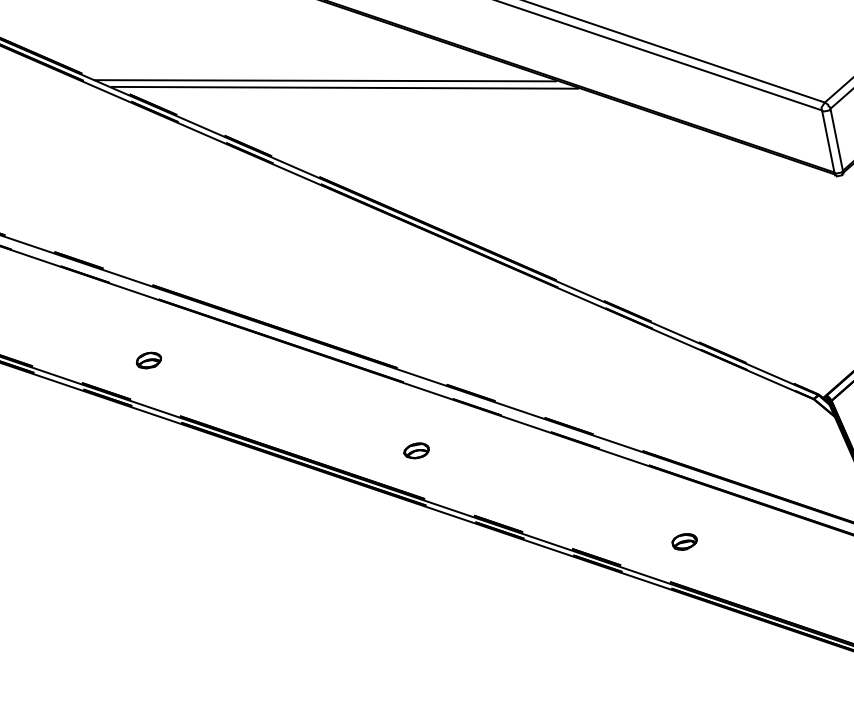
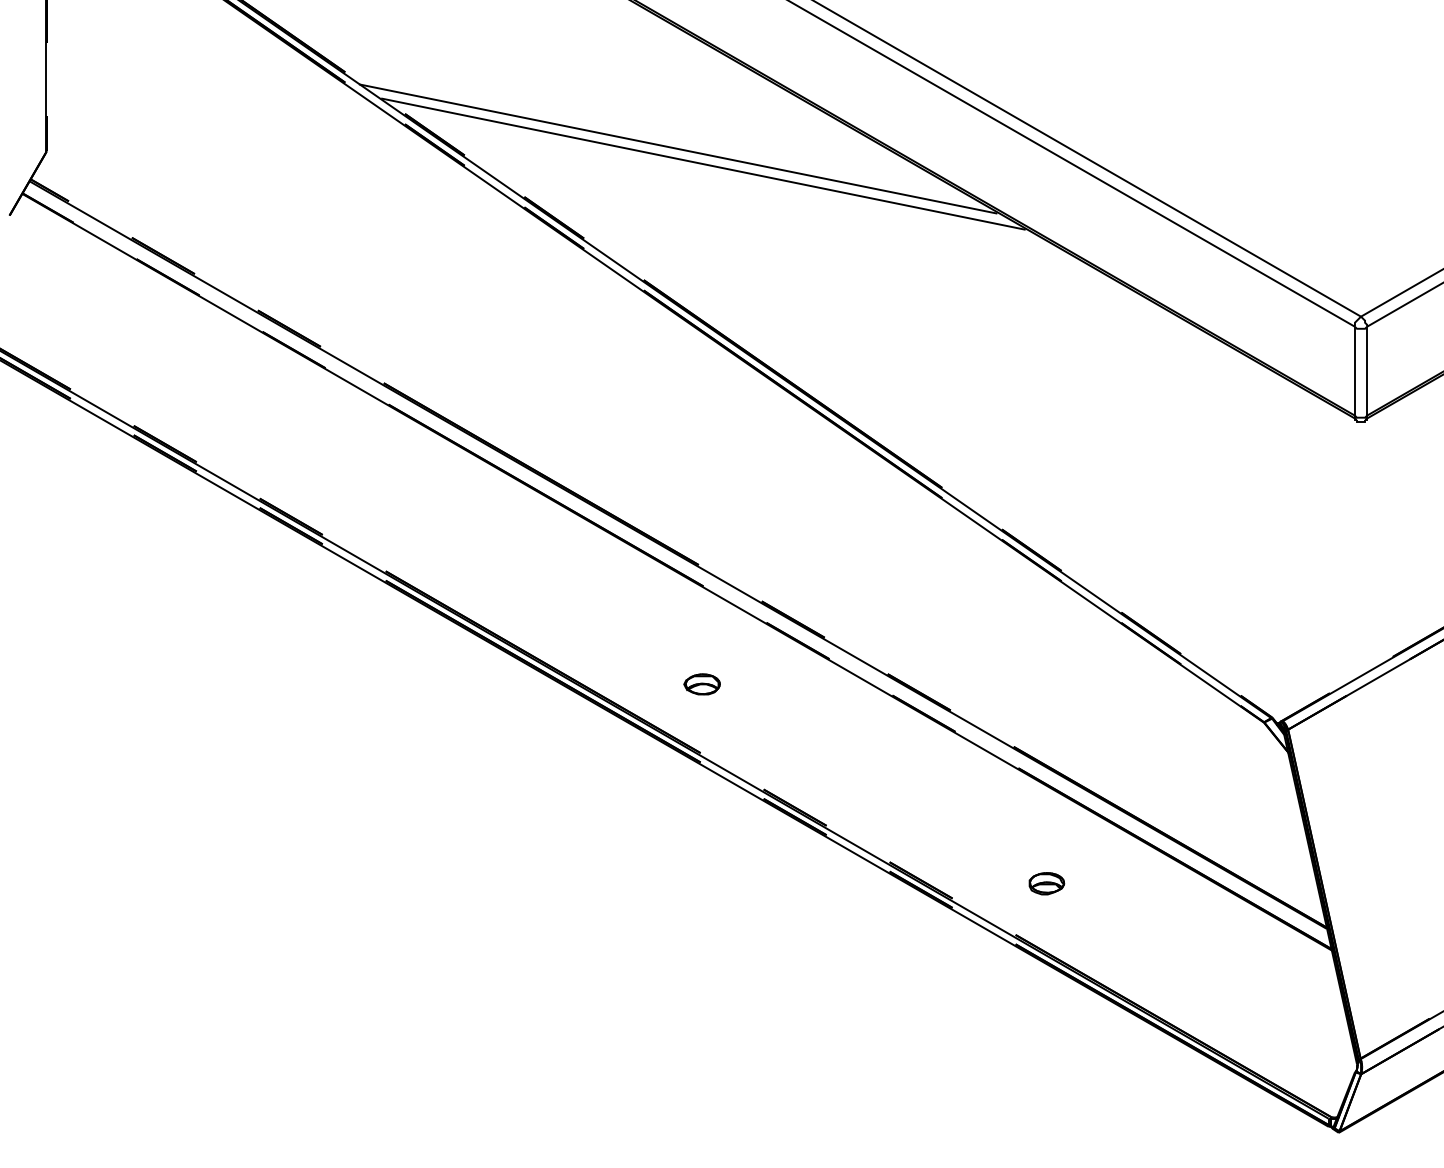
part: (148, 360) -> (357, 485), removed

